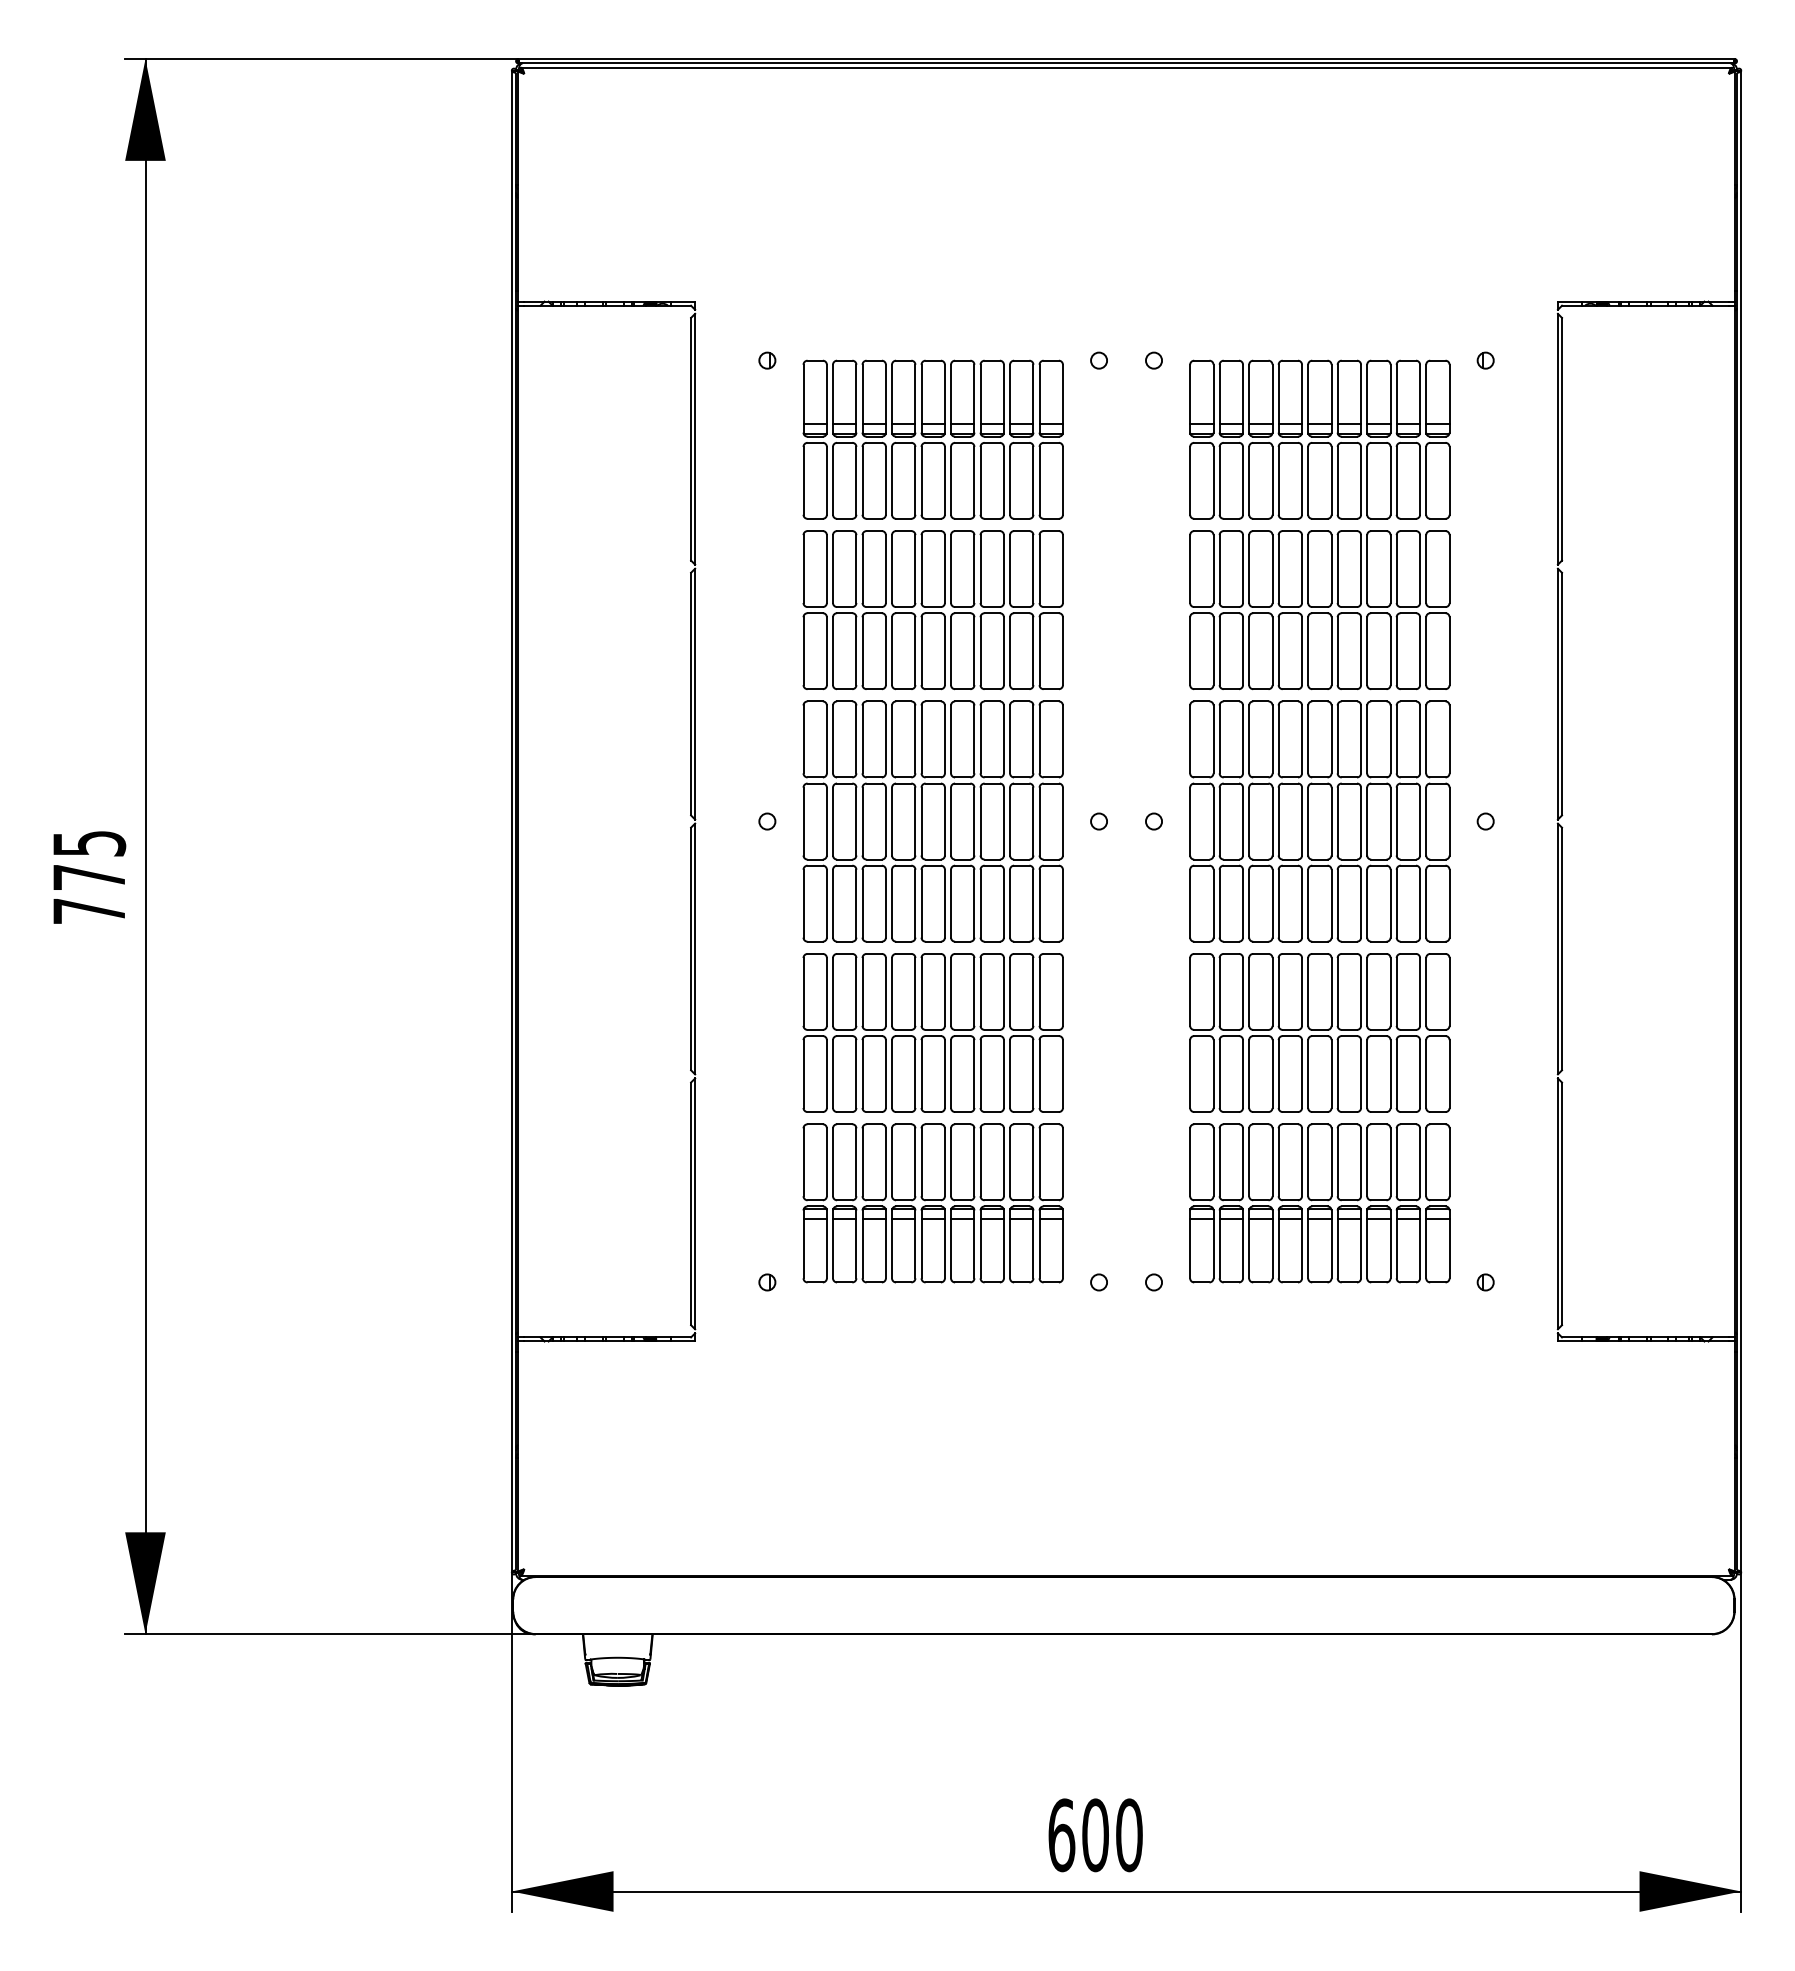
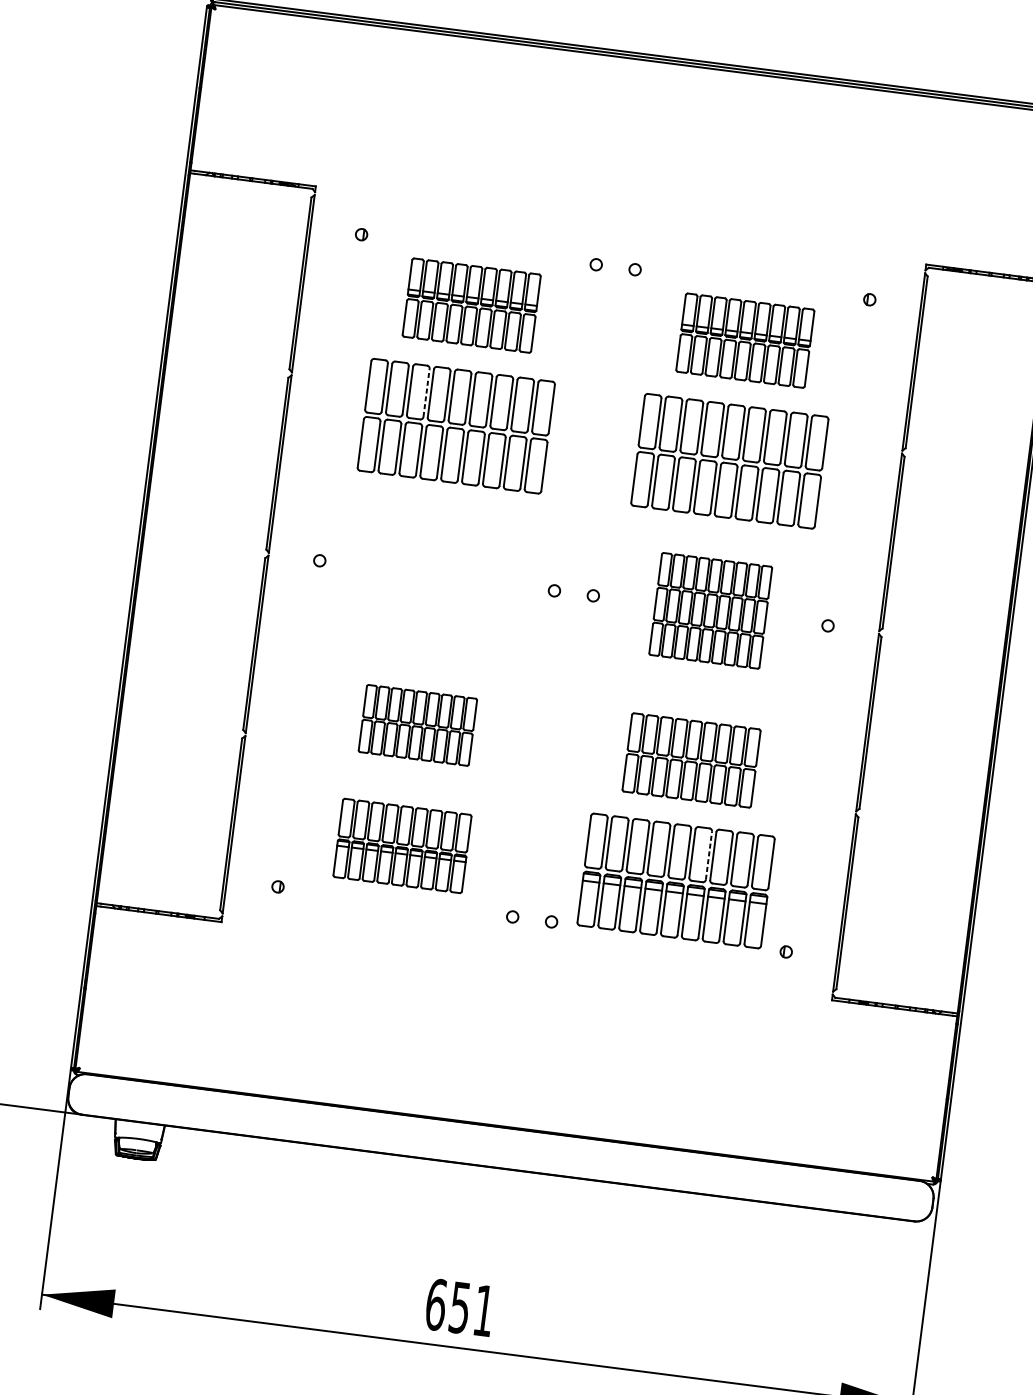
part: (932, 439) -> (471, 305), size x0.7
part: (1319, 439) -> (745, 340), size x0.7
line: (885, 569) -> (426, 393), solid -> dashed
part: (932, 821) -> (436, 575), removed
part: (1319, 821) -> (710, 610), size x0.6
part: (932, 1032) -> (417, 725), size x0.6
part: (1319, 1032) -> (691, 760), size x0.7
line: (1361, 1162) -> (709, 855), solid -> dashed
part: (932, 1203) -> (402, 845), size x0.7
text: (1112, 1835) -> (472, 1309), 600 -> 651

